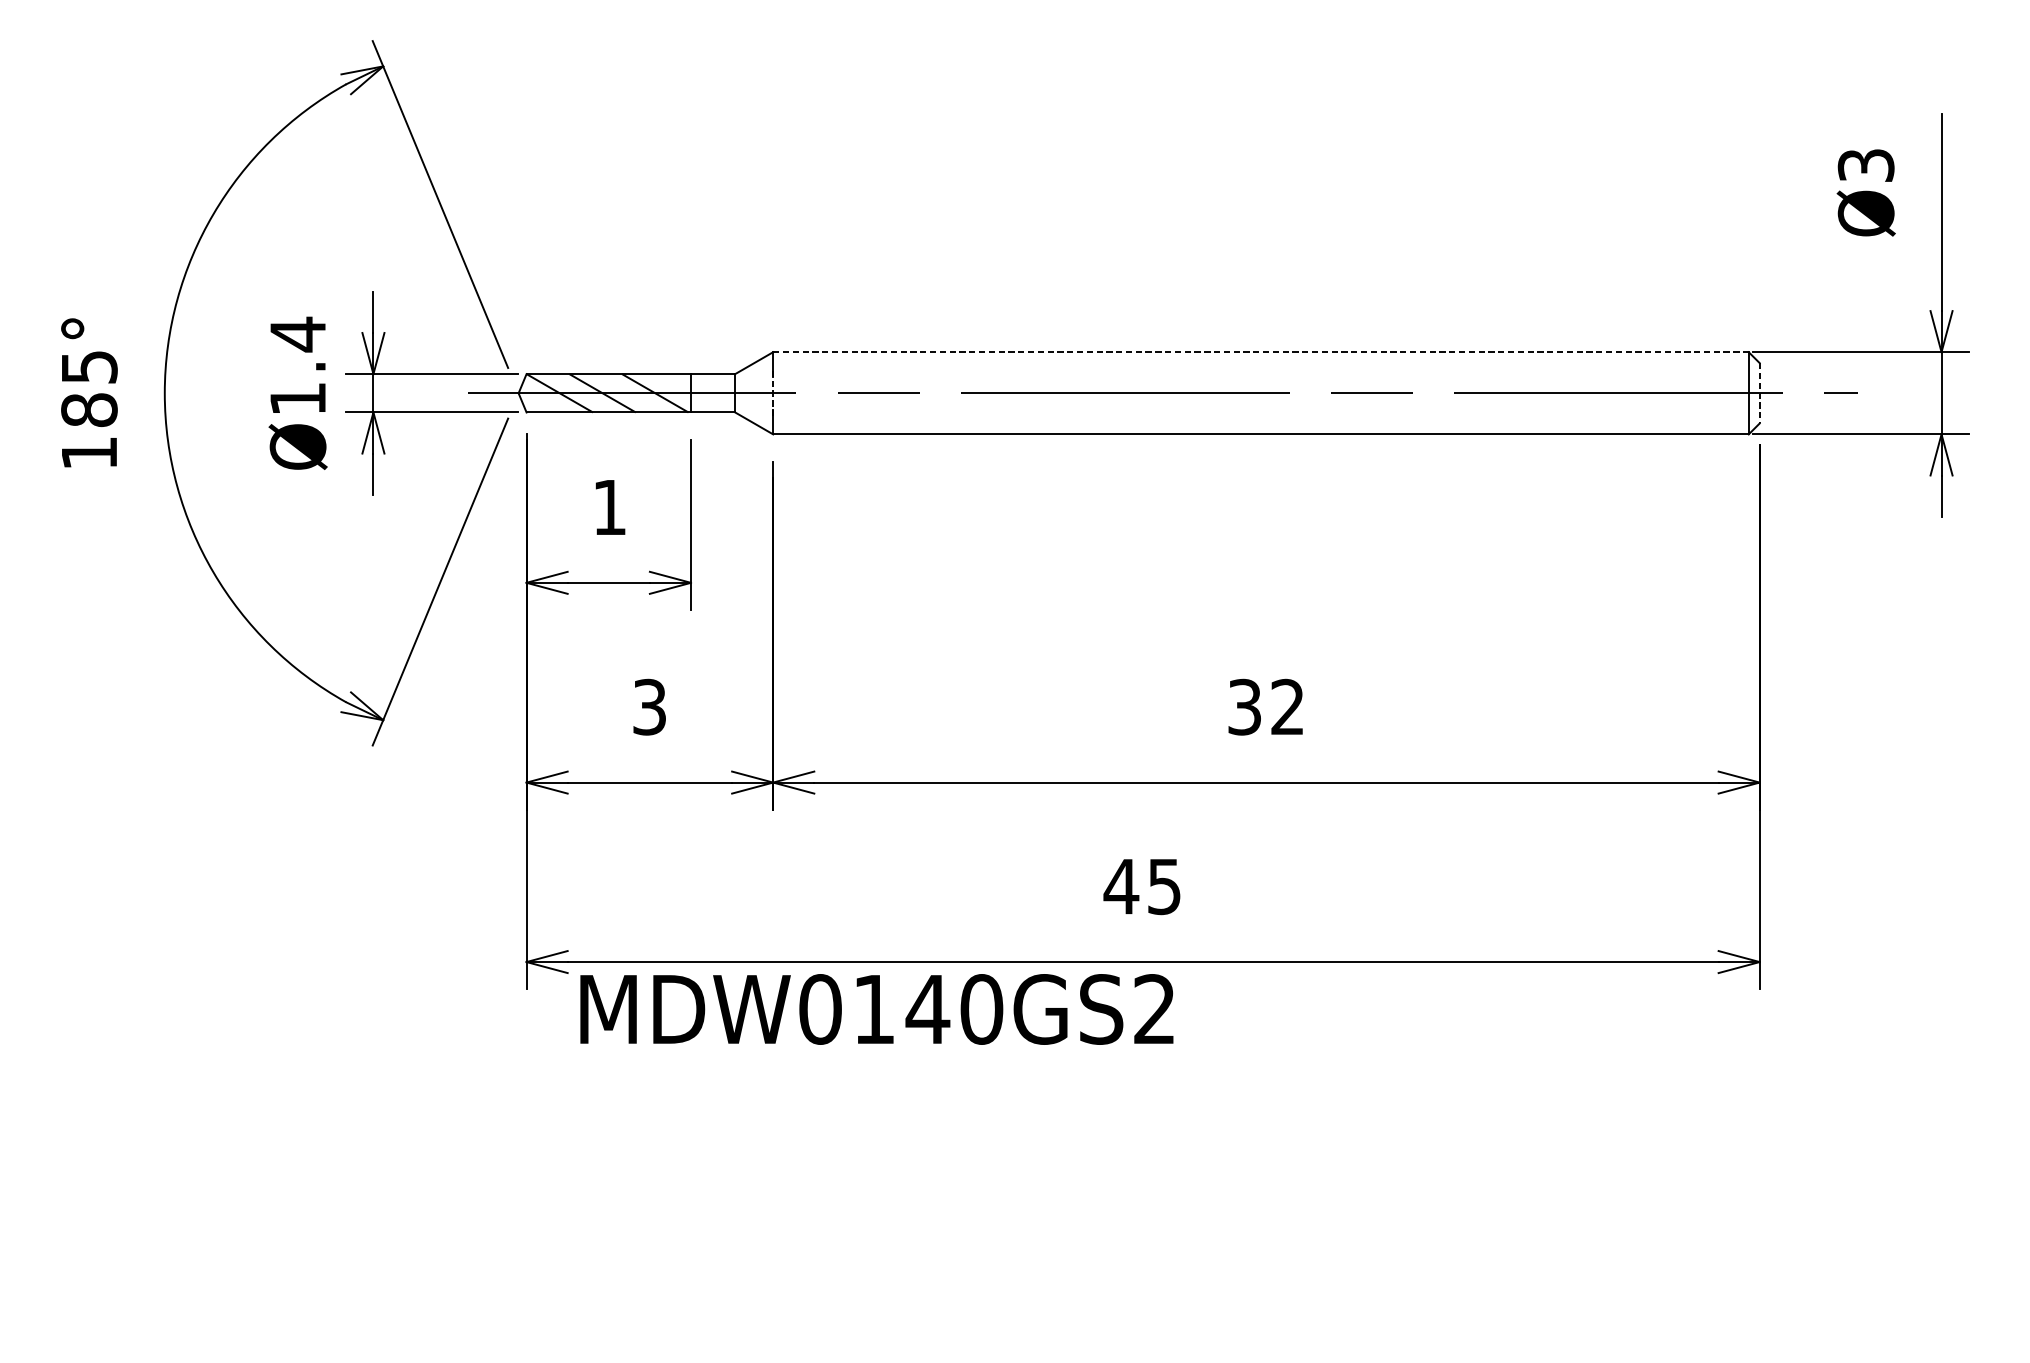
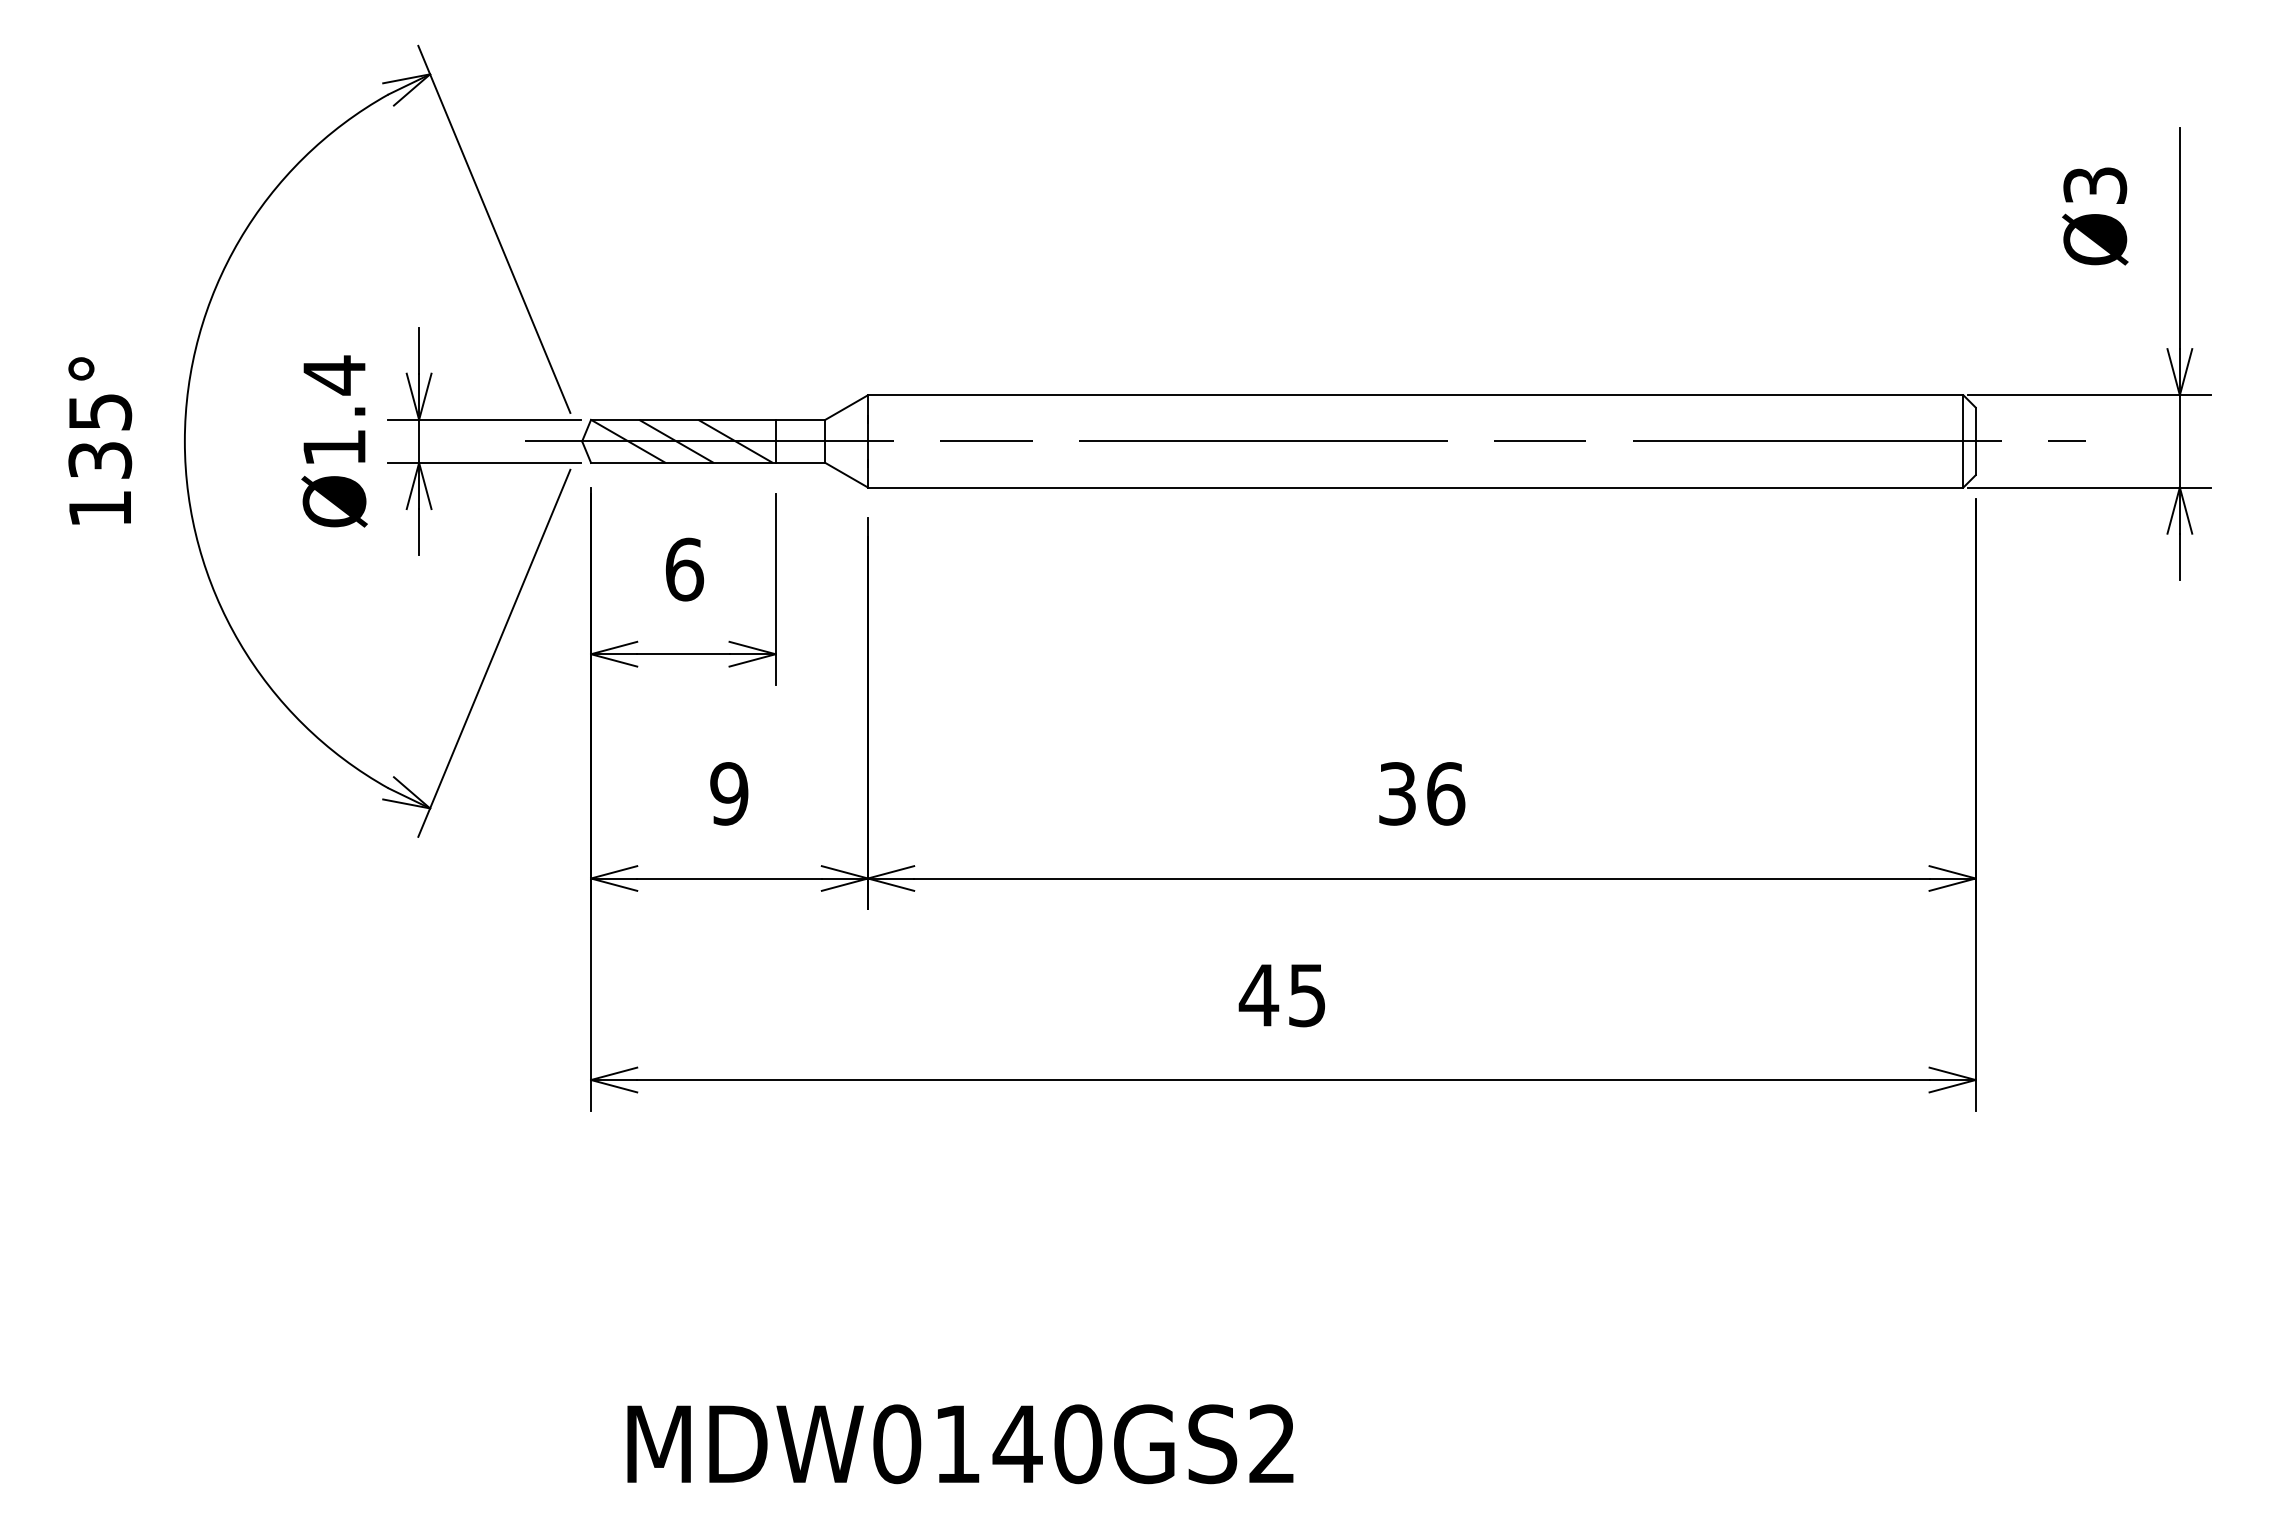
line: (1260, 352) -> (1415, 395), dashed -> solid
line: (773, 393) -> (868, 441), dashed -> solid
line: (1759, 393) -> (1975, 441), dashed -> solid
text: (89, 410) -> (100, 460), 185° -> 135°
text: (609, 507) -> (684, 569), 1 -> 6
text: (649, 706) -> (729, 793), 3 -> 9
text: (1288, 706) -> (1446, 793), 32 -> 36
text: (876, 1009) -> (960, 1444), moved

